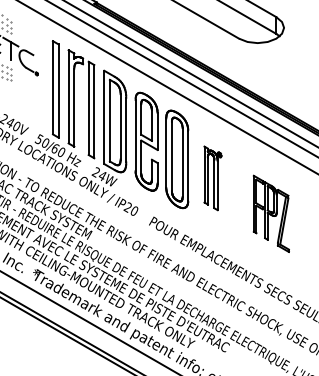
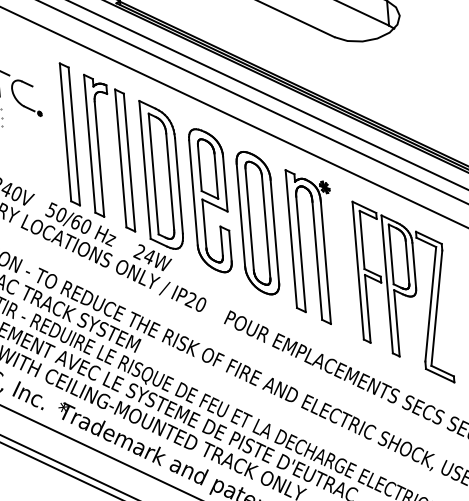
part: (212, 178) -> (312, 247), size x1.67
part: (271, 213) -> (403, 291), size x1.67

